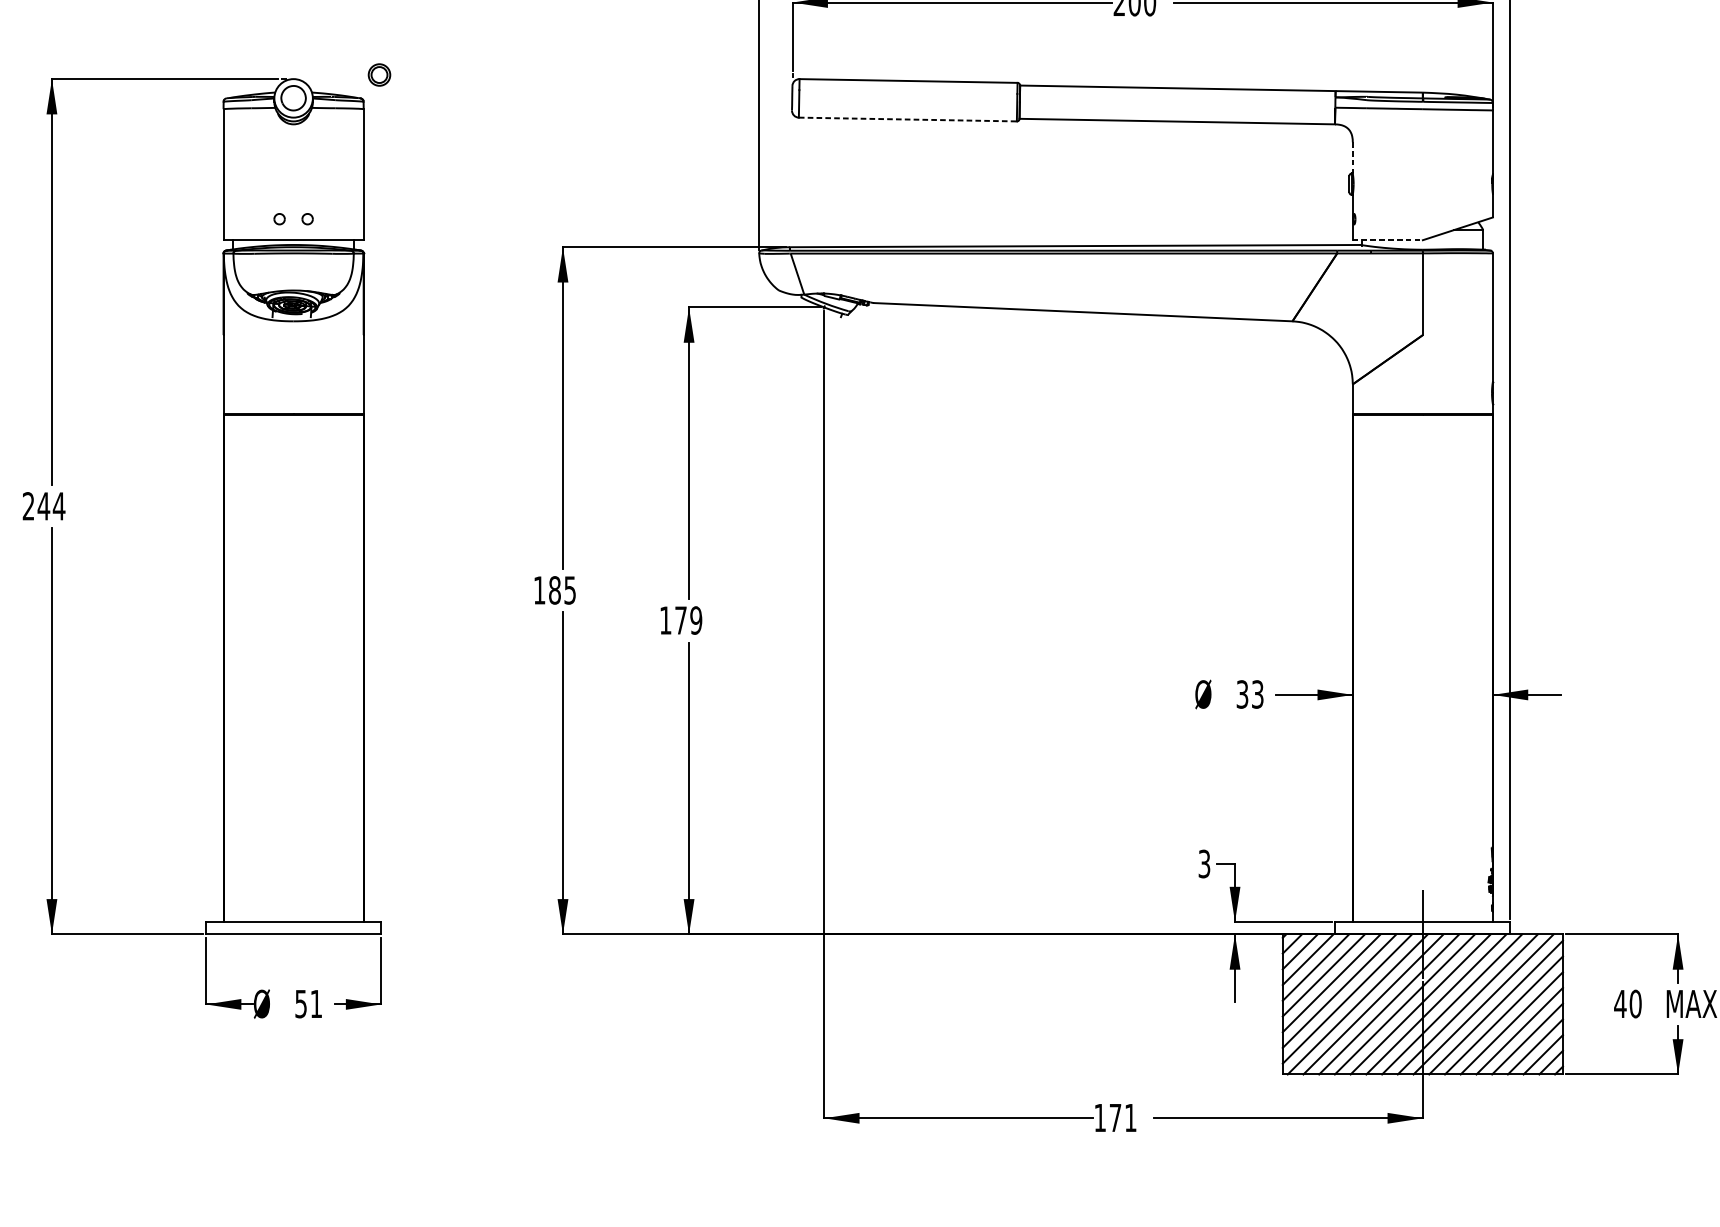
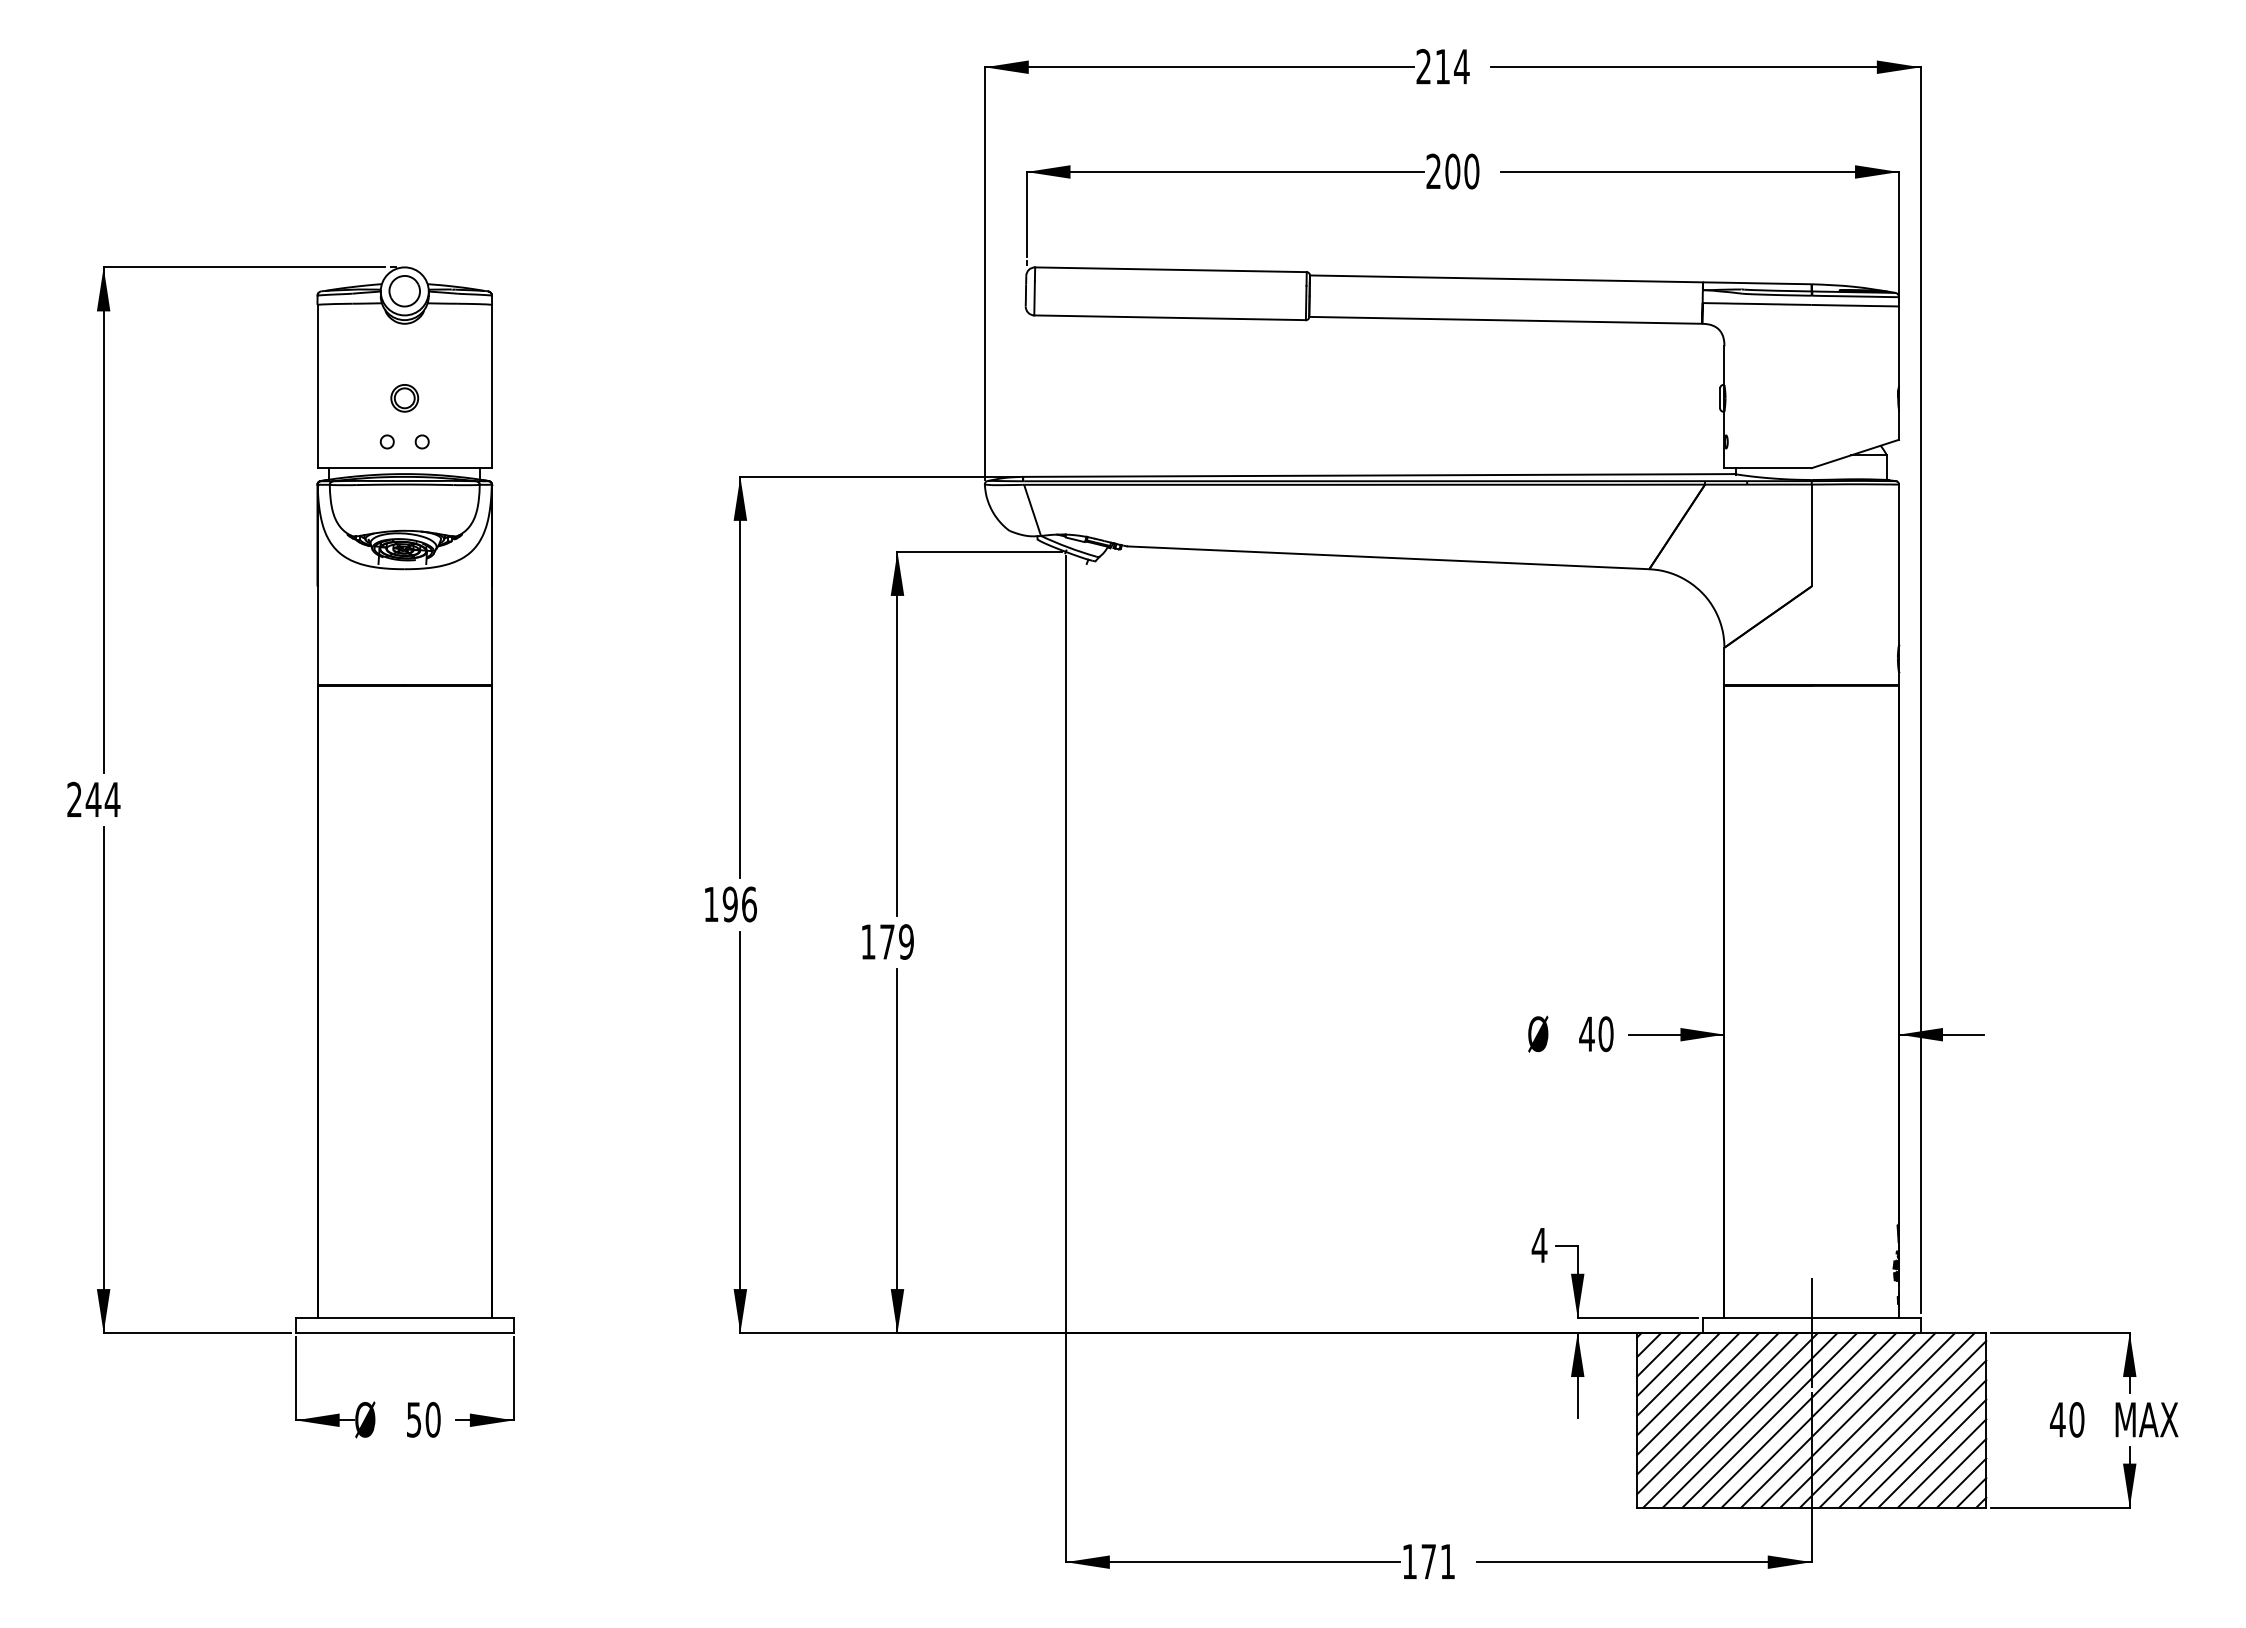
part: (379, 75) -> (404, 398), moved
line: (908, 119) -> (1170, 317), dashed -> solid
line: (1352, 157) -> (1724, 365), dashed -> solid
line: (1388, 240) -> (1768, 468), dashed -> solid
text: (562, 590) -> (739, 904), 185 -> 196
text: (1250, 694) -> (1596, 1034), 33 -> 40
text: (1204, 864) -> (1539, 1245), 3 -> 4
text: (315, 1003) -> (432, 1419), 51 -> 50

